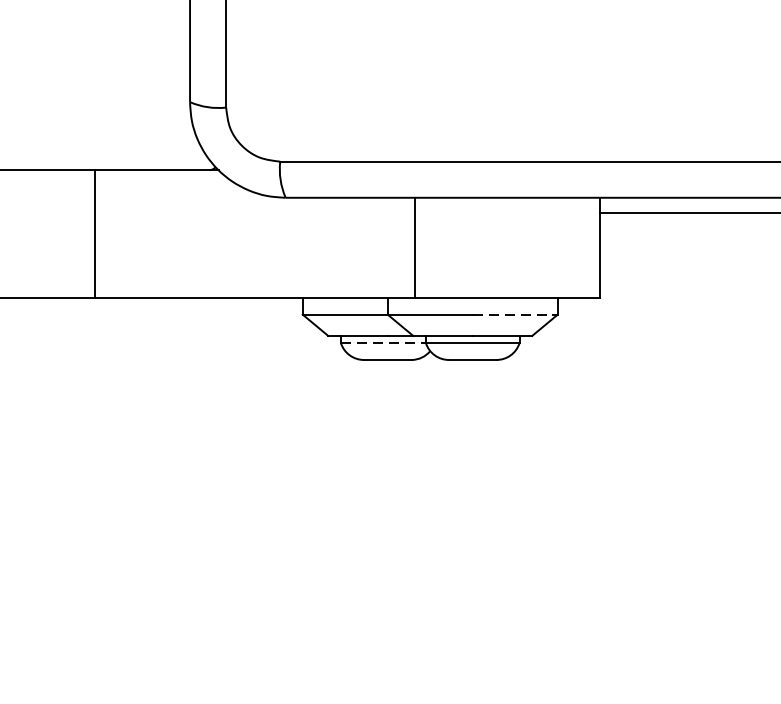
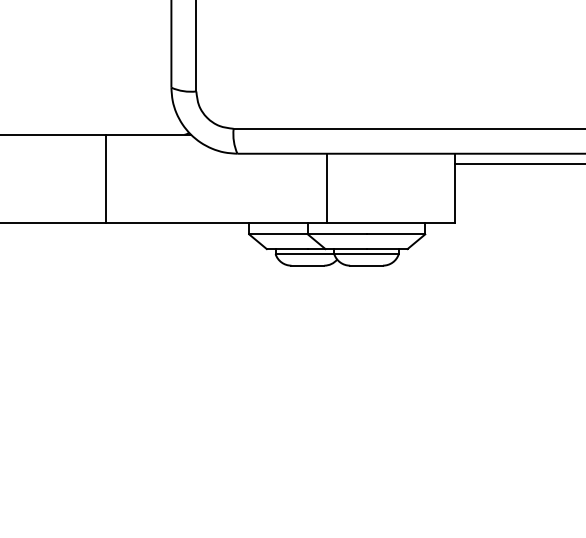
line: (516, 314) -> (396, 234), dashed -> solid
line: (384, 343) -> (305, 254), dashed -> solid

